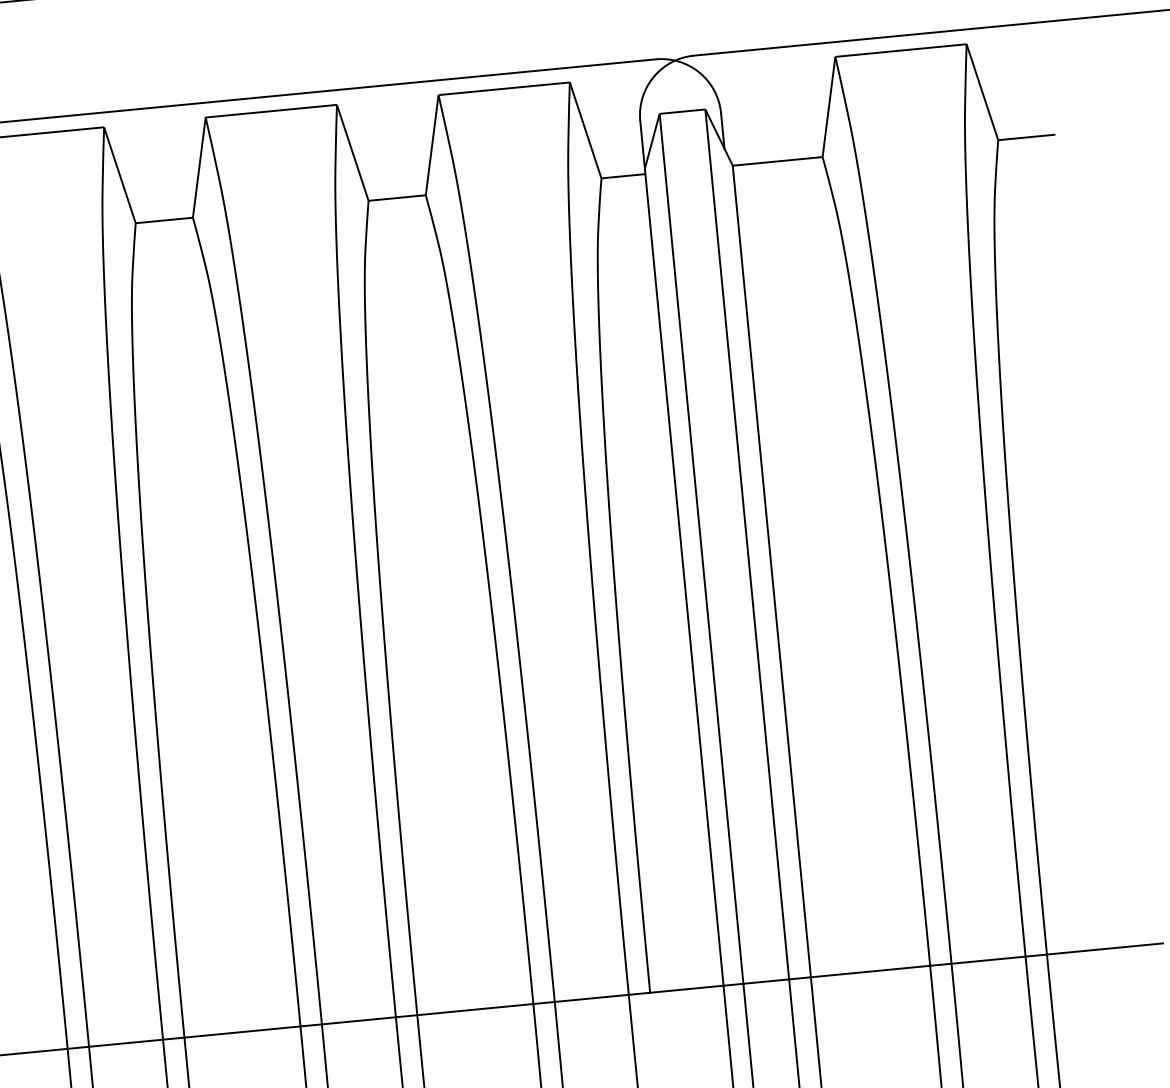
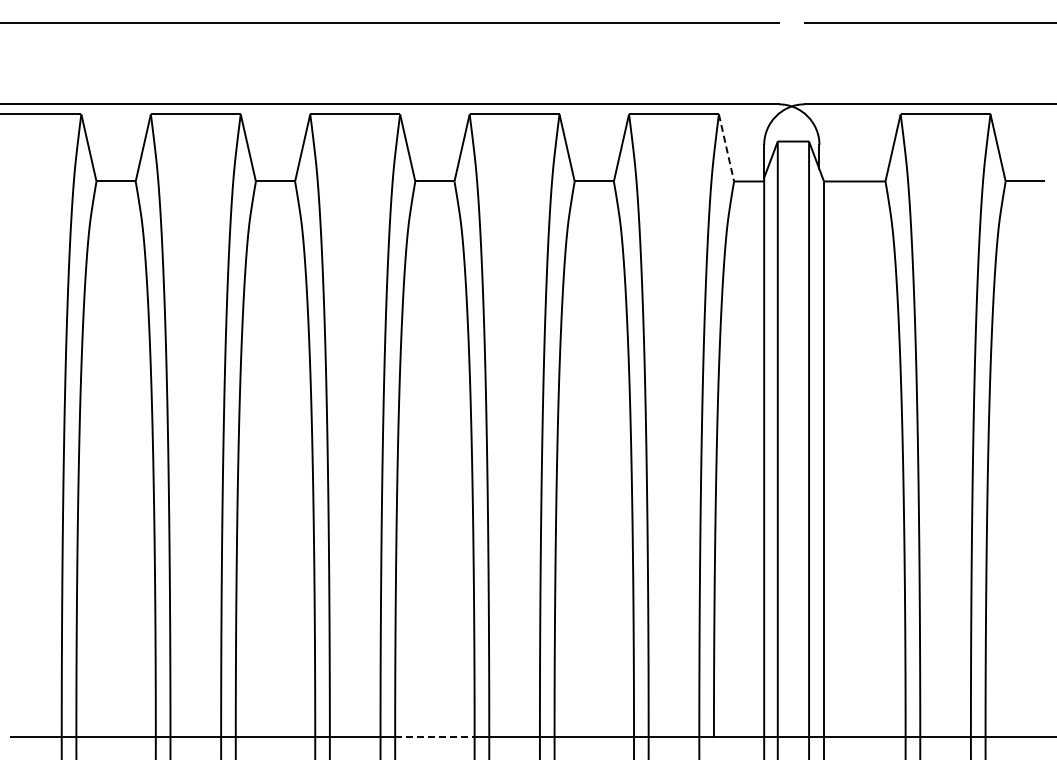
line: (585, 131) -> (726, 148), solid -> dashed
line: (241, 1031) -> (434, 736), solid -> dashed

